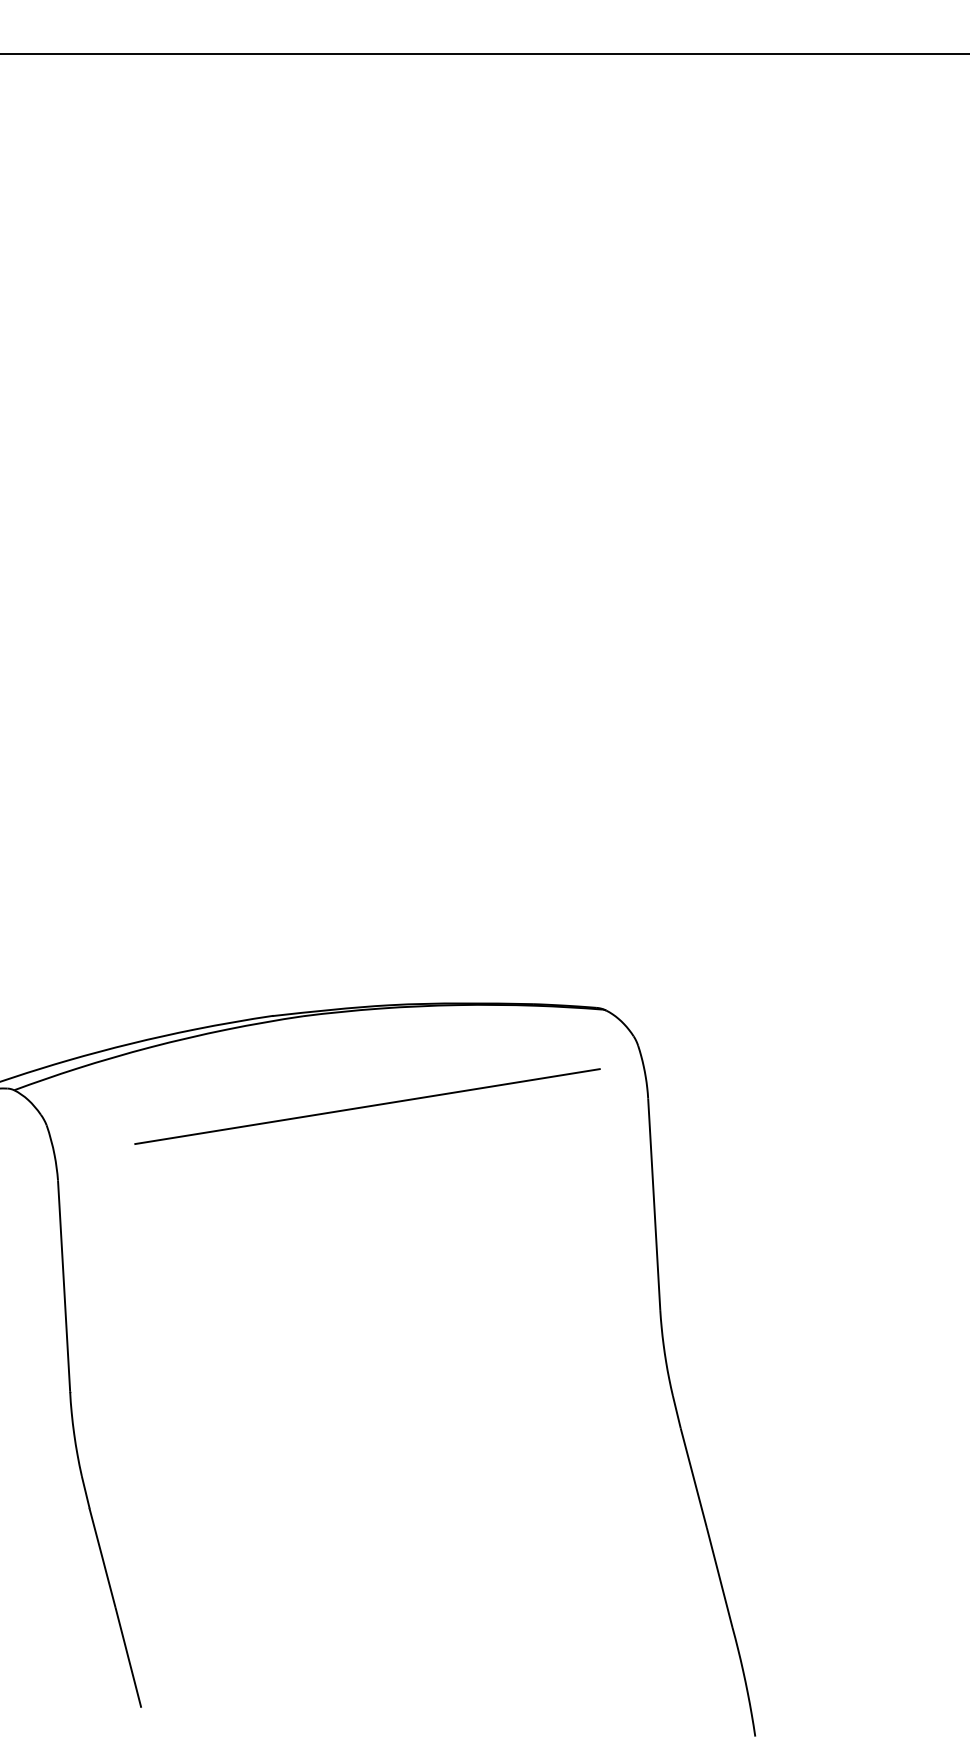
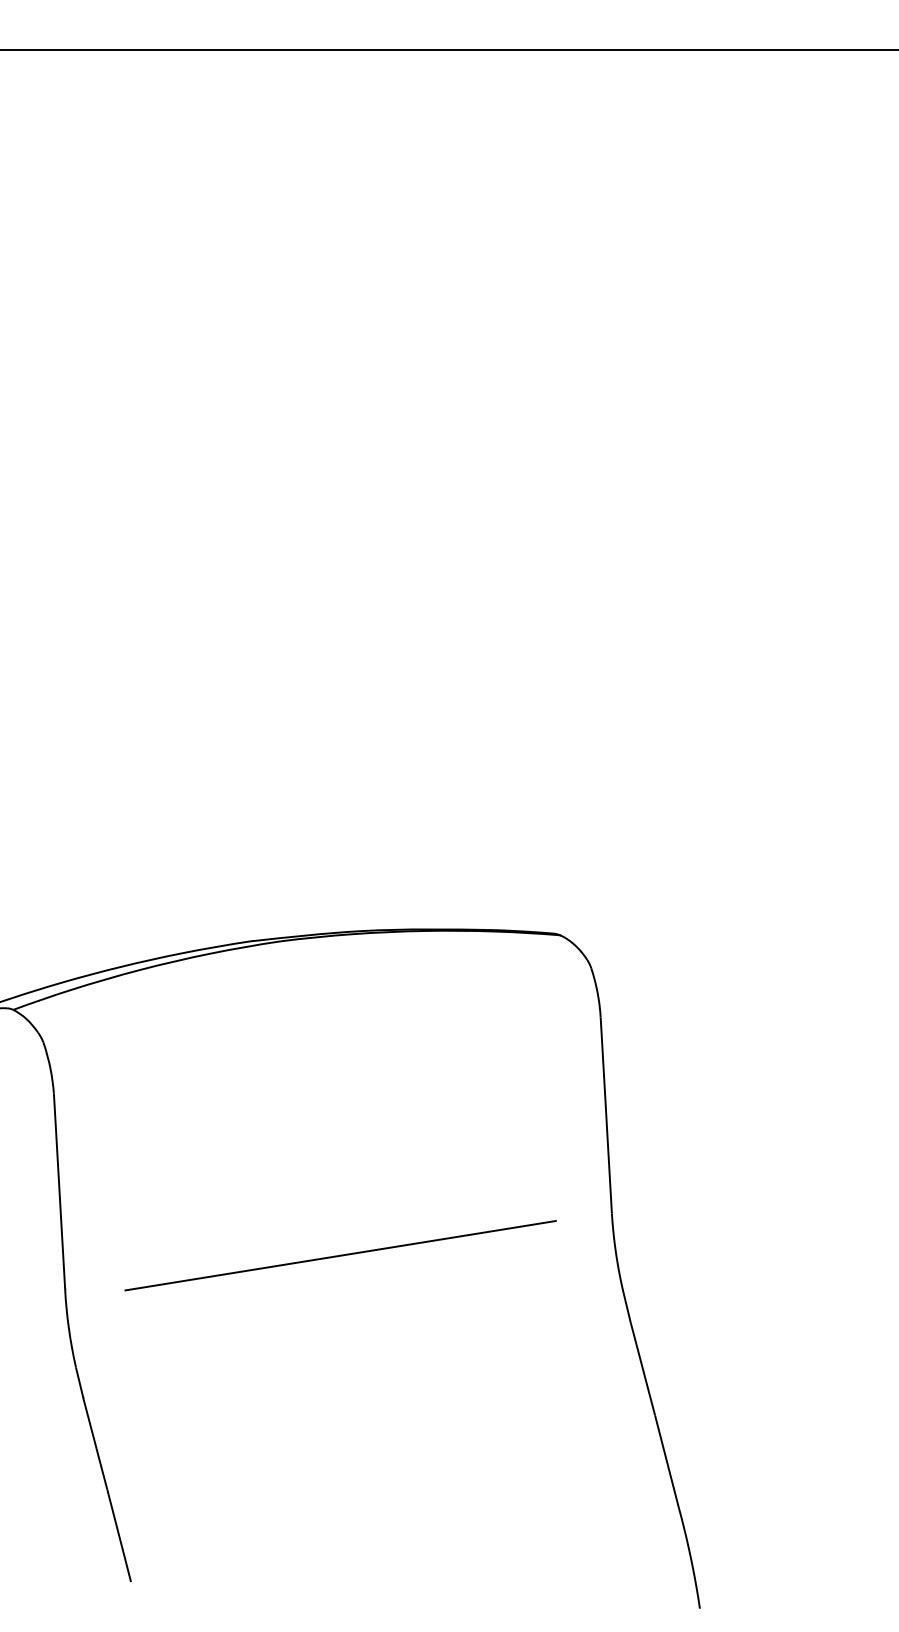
line: (367, 1106) -> (340, 1255), moved

